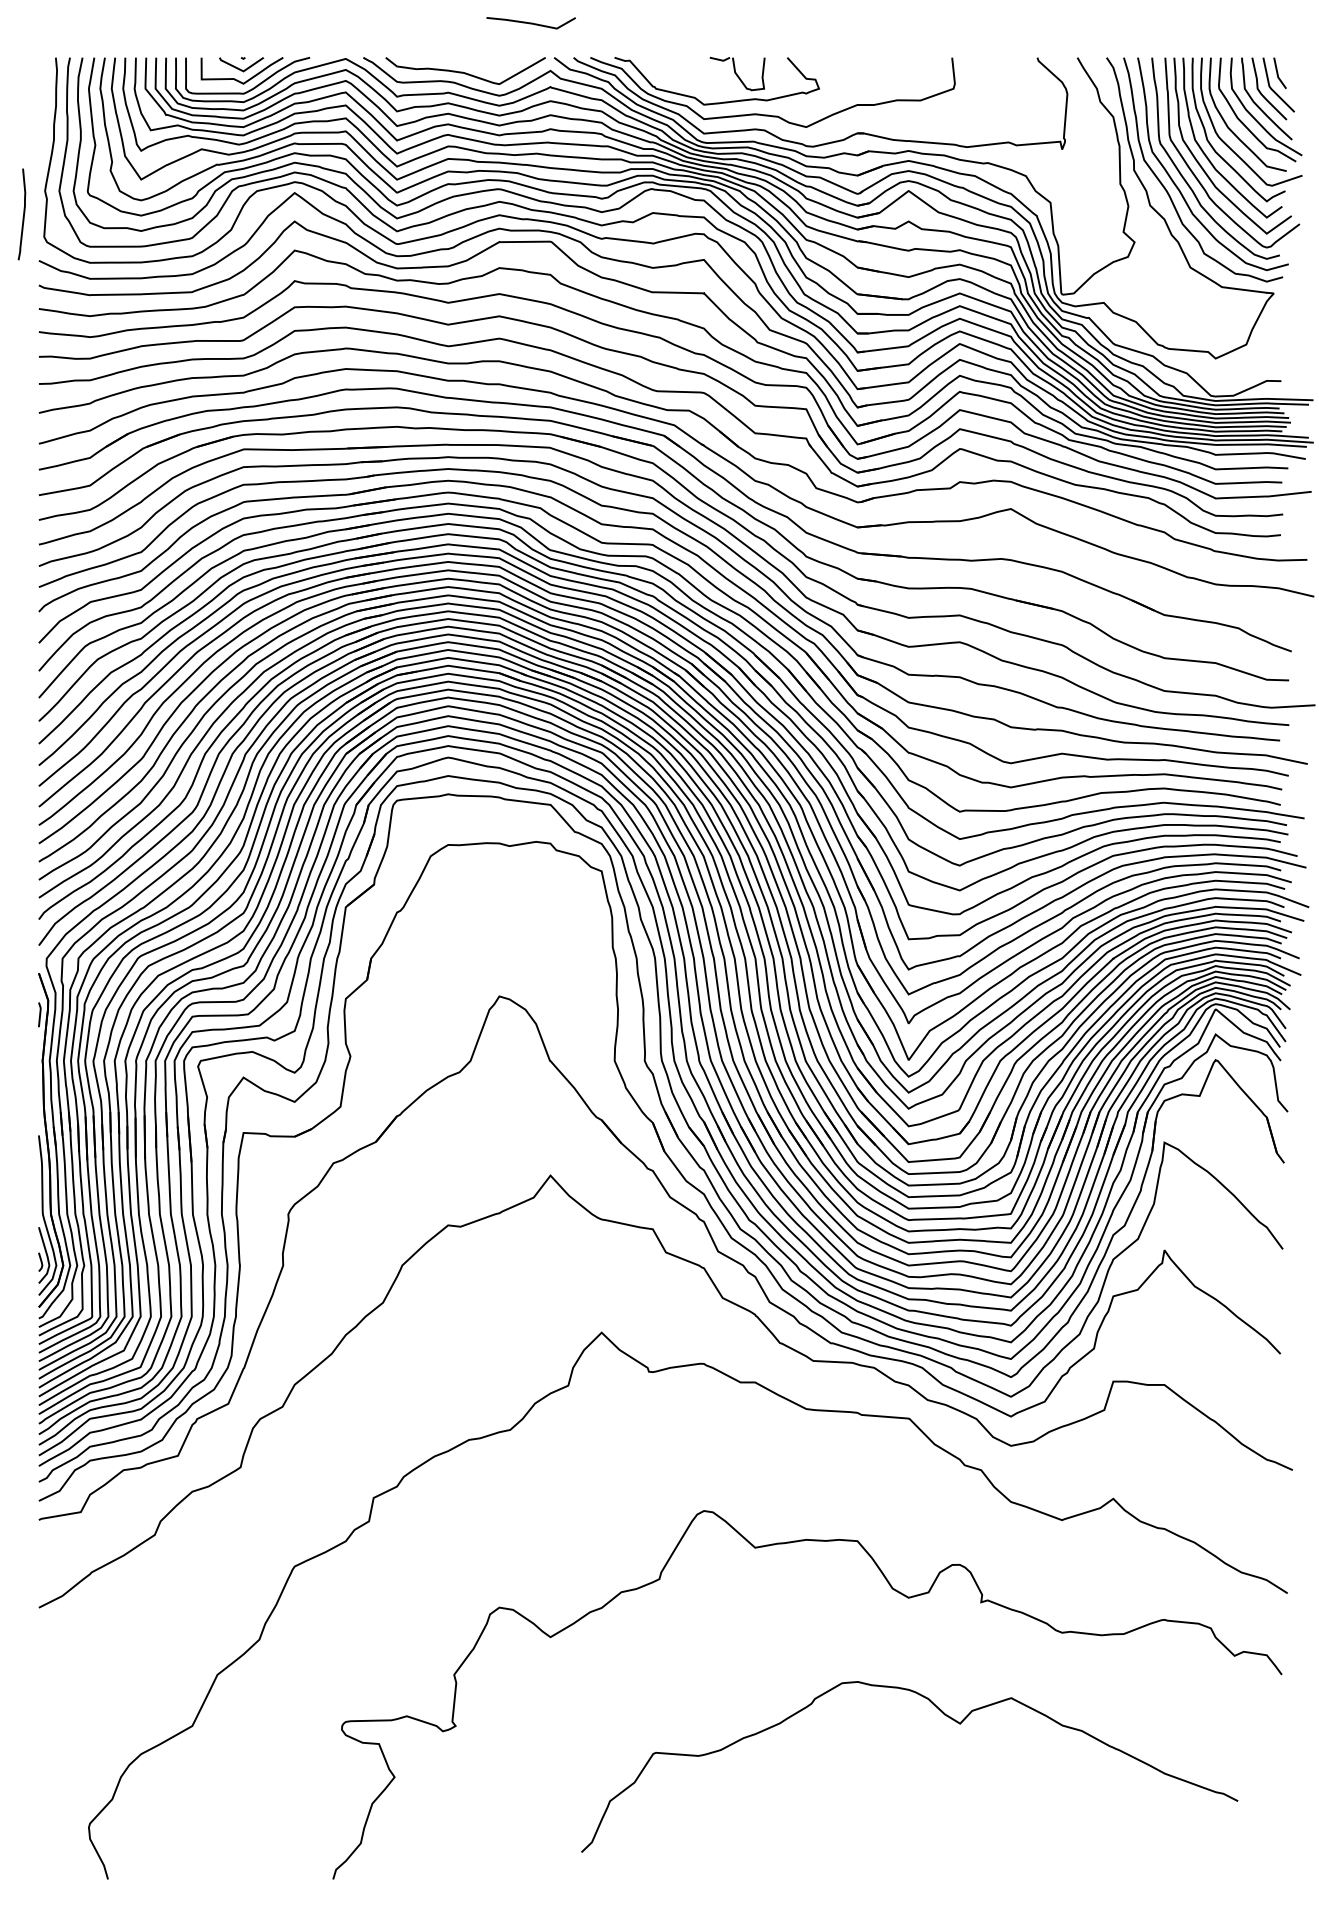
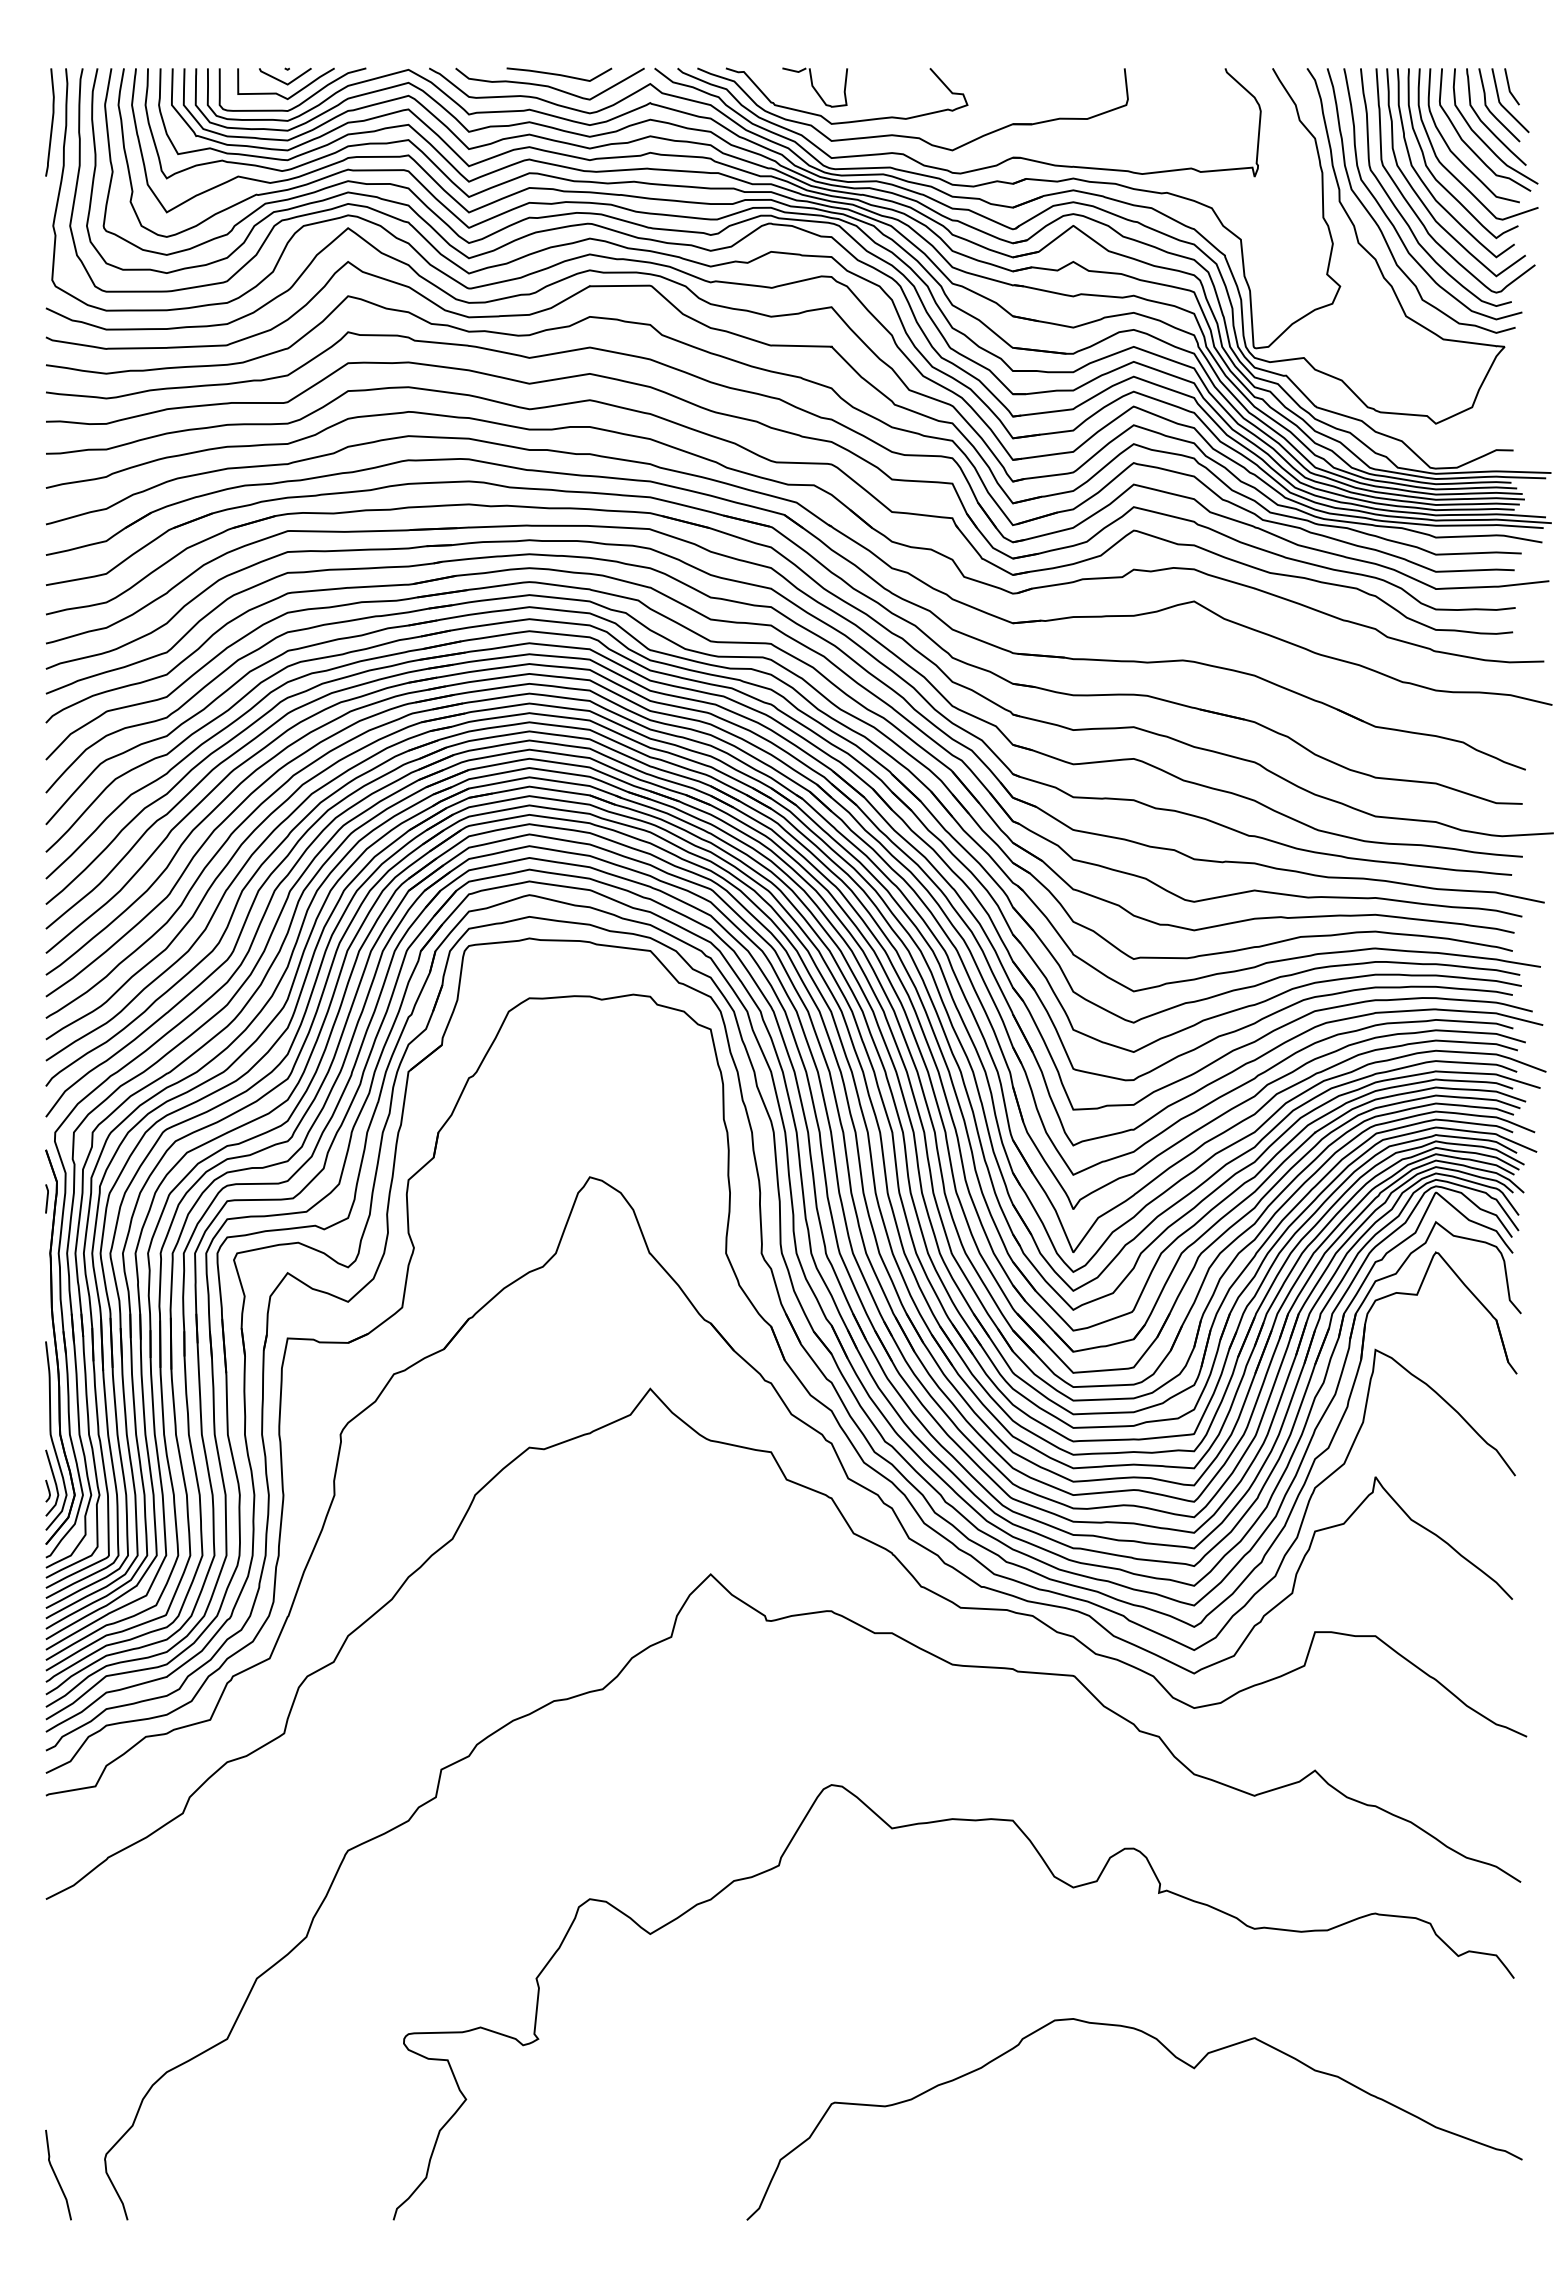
curve: (531, 23) -> (559, 74), moved
part: (736, 73) -> (814, 87), moved
curve: (23, 214) -> (51, 122), moved
curve: (943, 1714) -> (1174, 2057), moved
curve: (47, 1841) -> (56, 2175), added

